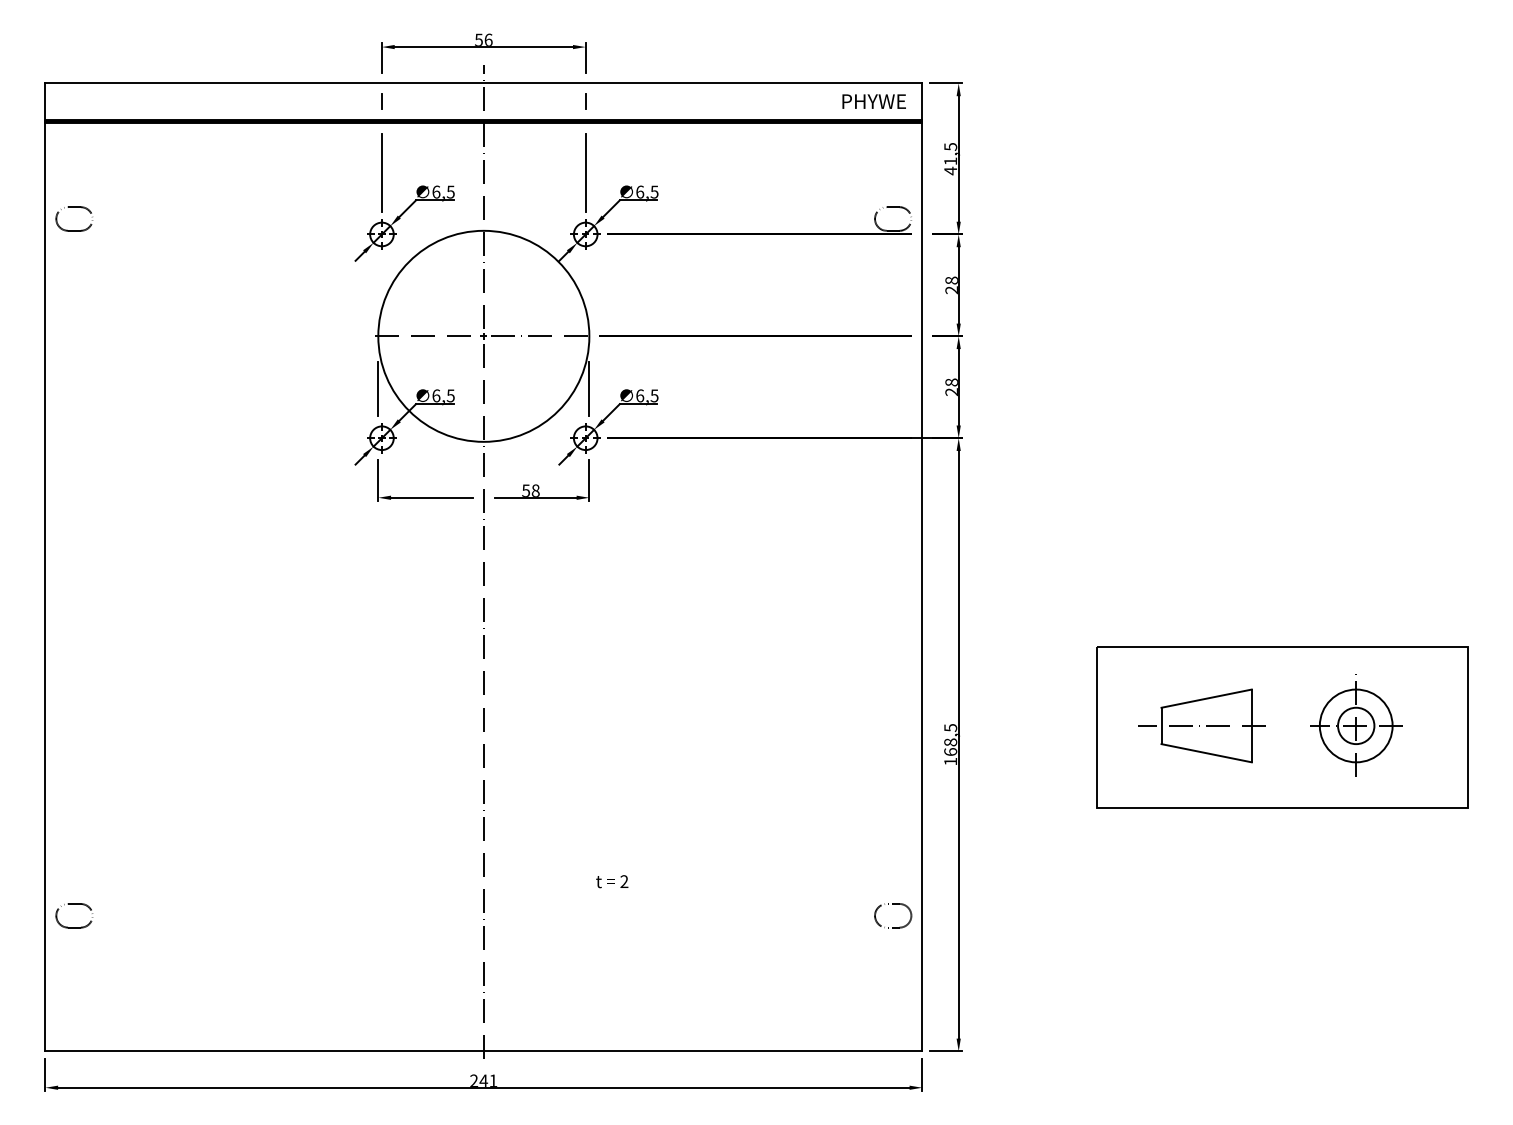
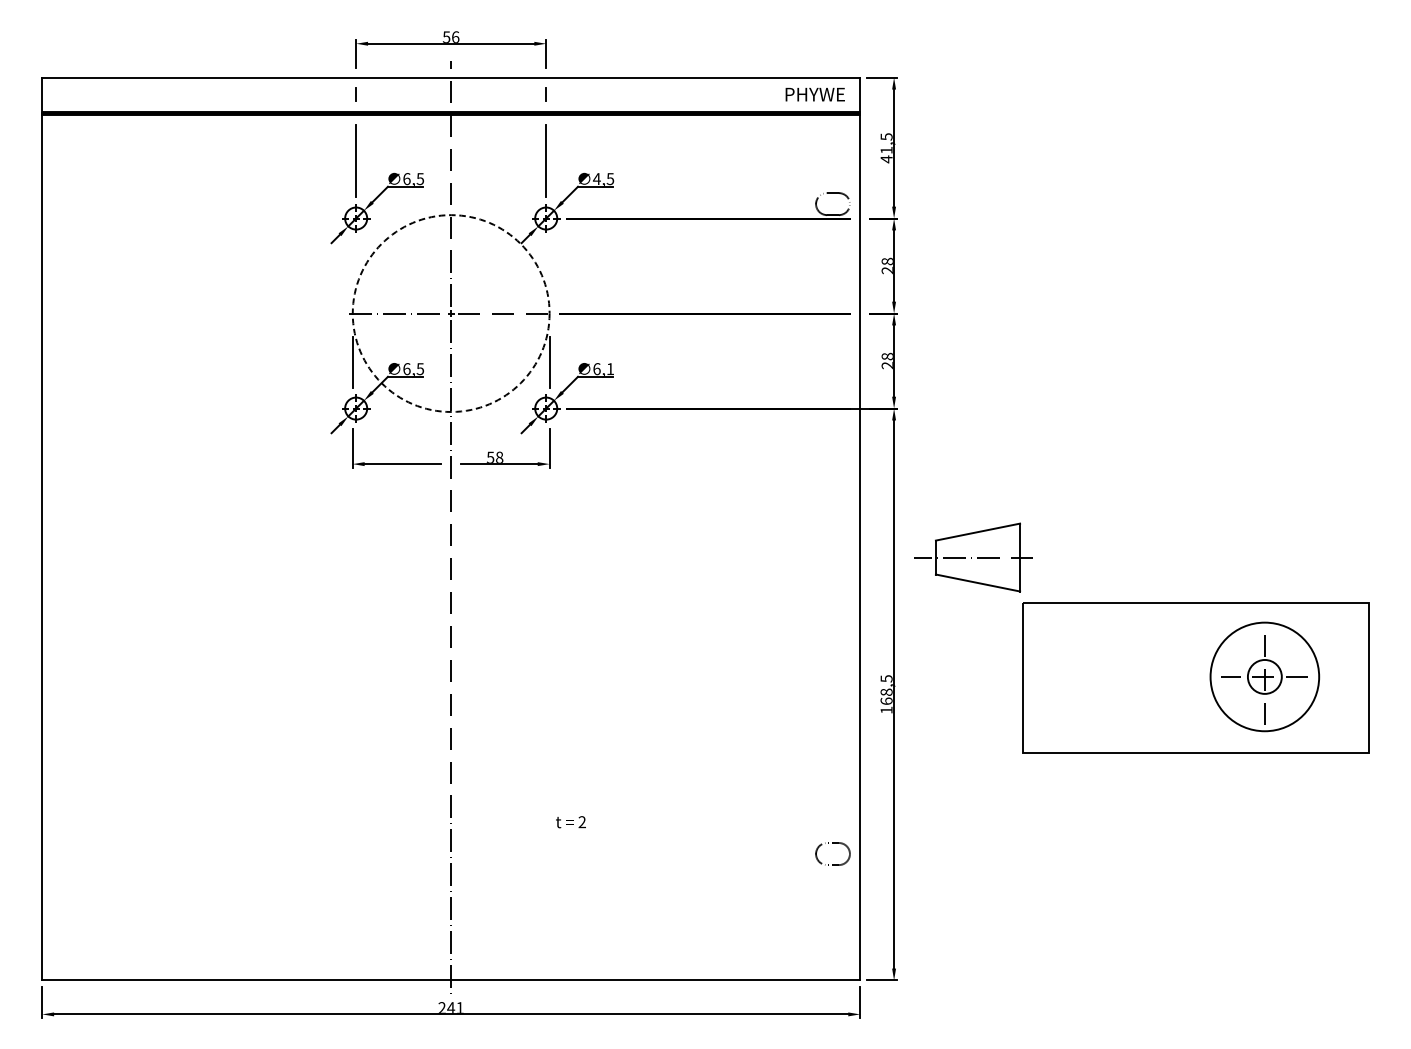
text: (639, 191) -> (596, 178), 6,5 -> 4,5
part: (74, 207) -> (69, 193), removed
circle: (483, 335) -> (450, 312), solid -> dashed
text: (654, 395) -> (610, 368), 6,5 -> 6,1
part: (1201, 725) -> (973, 557), moved
circle: (1355, 725) -> (1264, 676), size x1.6
part: (74, 904) -> (69, 843), removed

